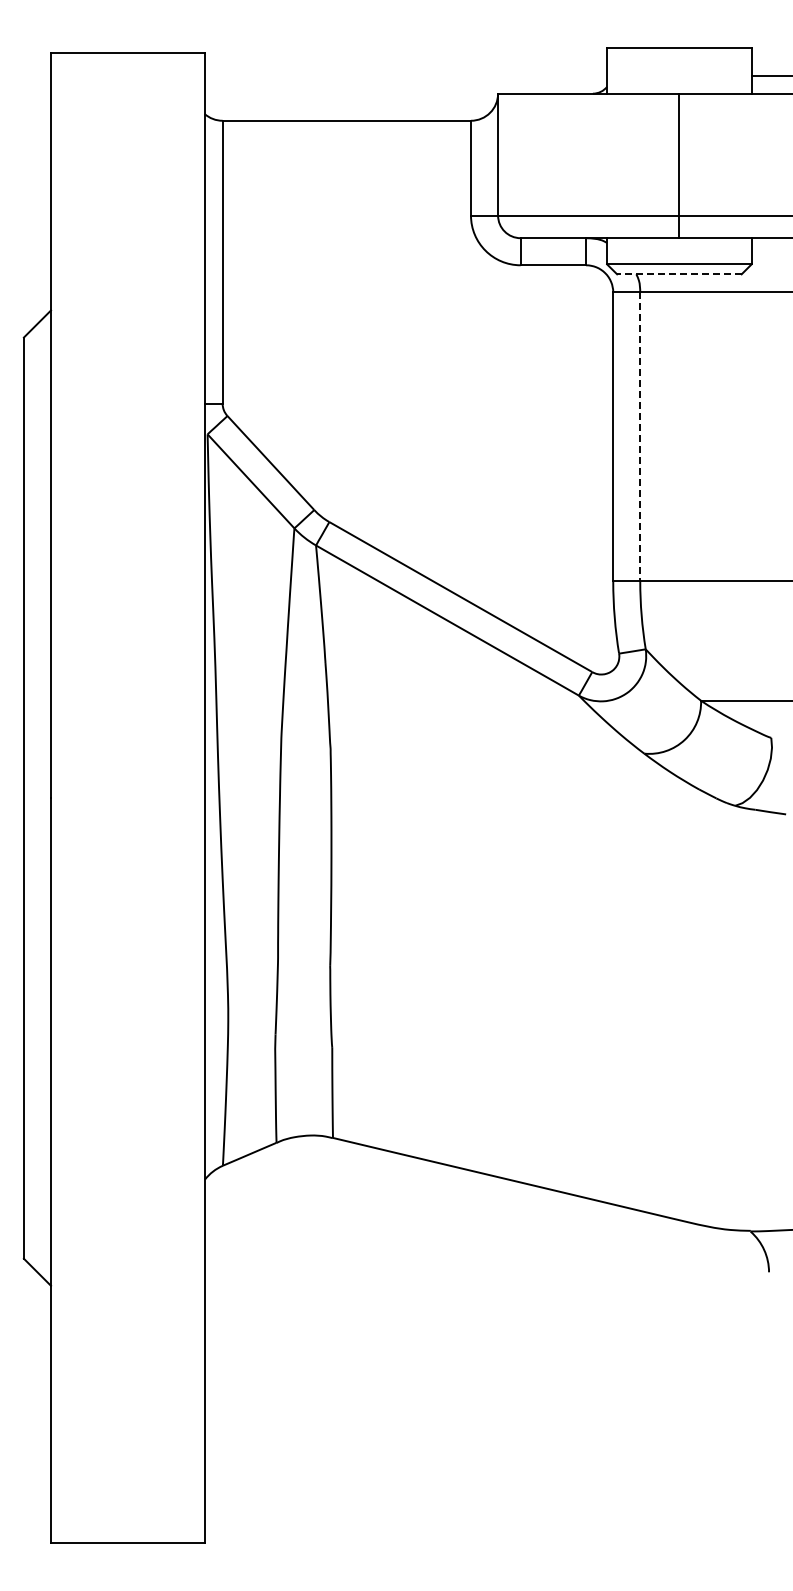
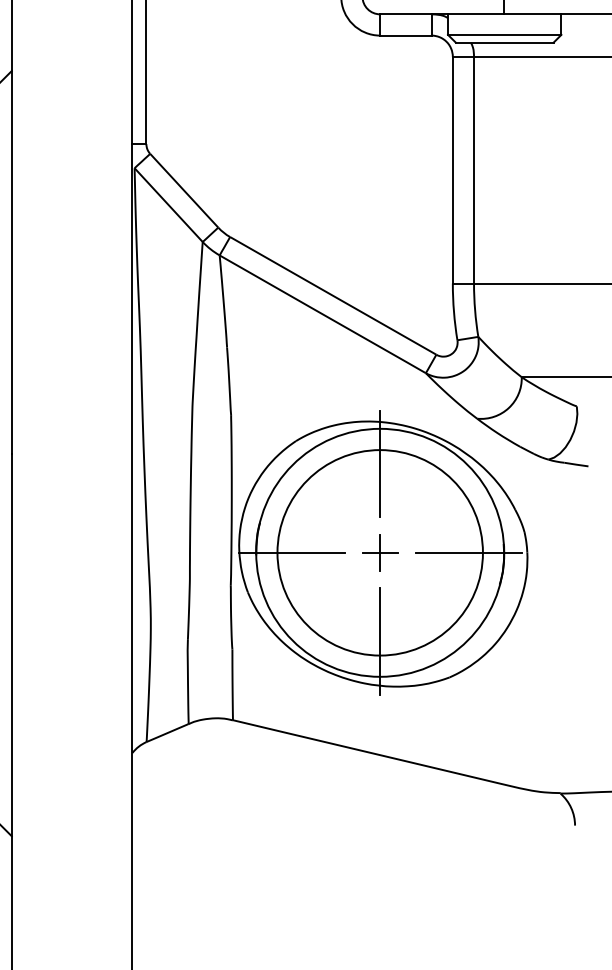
line: (678, 274) -> (504, 42), dashed -> solid
line: (640, 436) -> (474, 169), dashed -> solid
part: (524, 924) -> (383, 552), added

